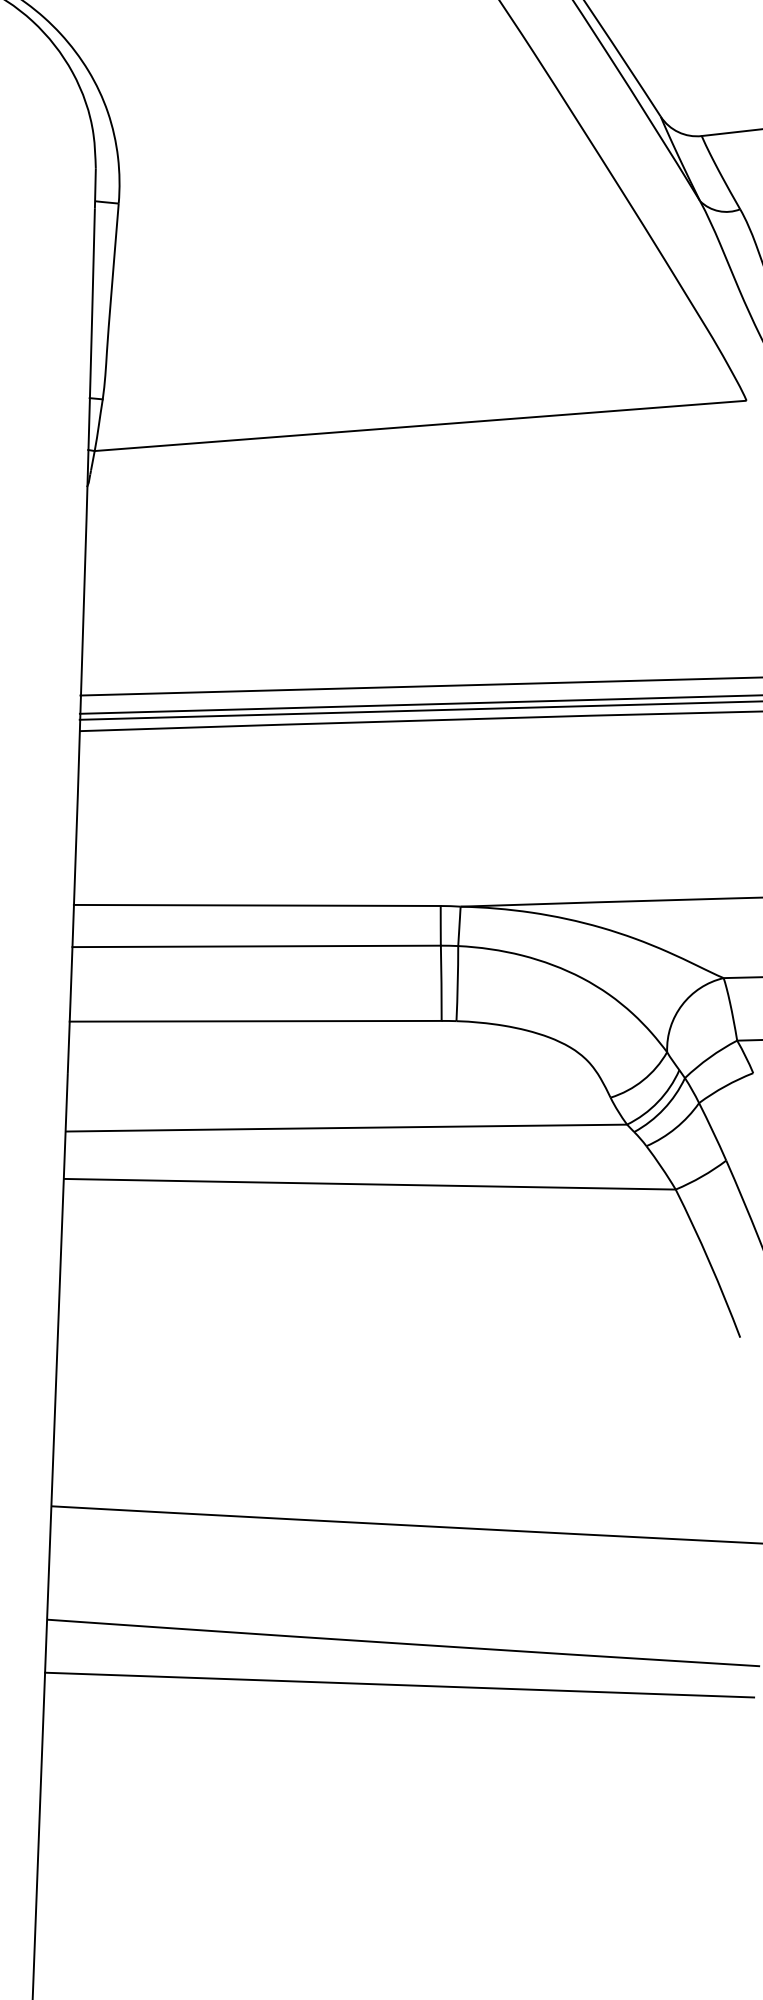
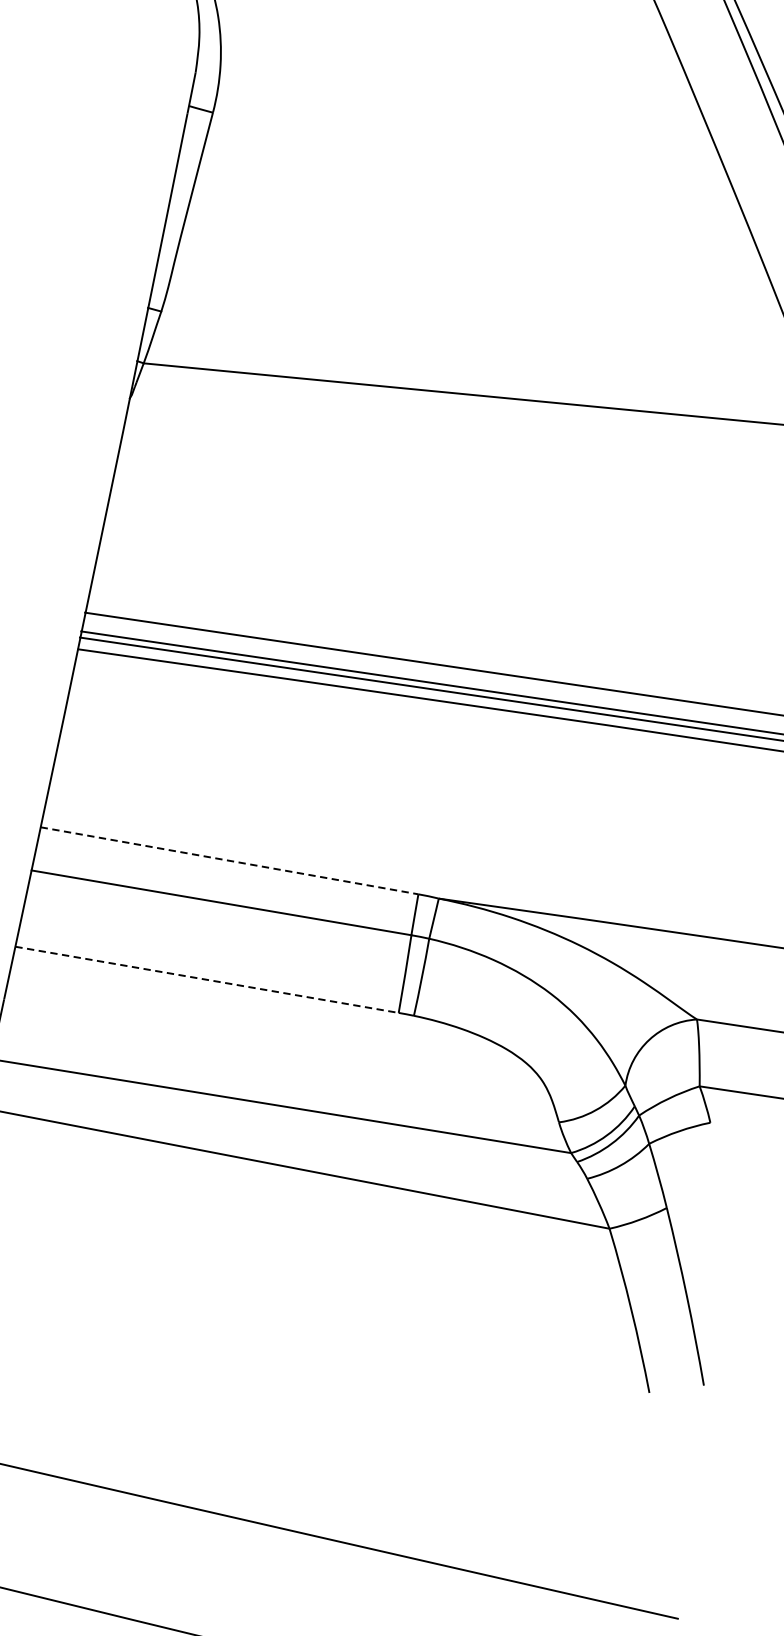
line: (257, 905) -> (229, 860), solid -> dashed
line: (255, 1021) -> (206, 980), solid -> dashed

